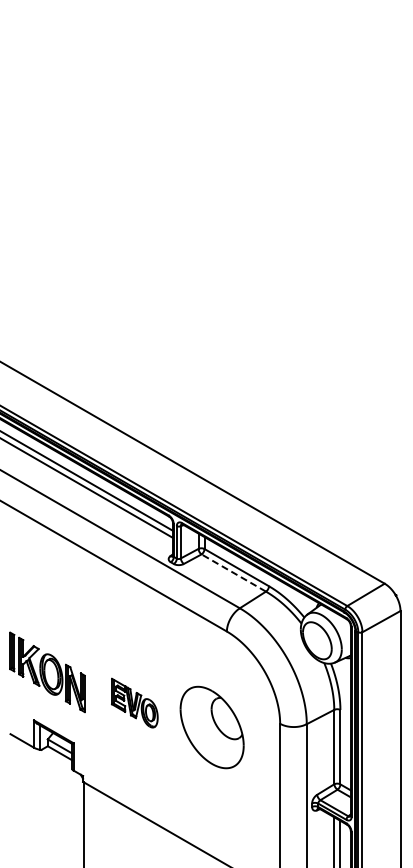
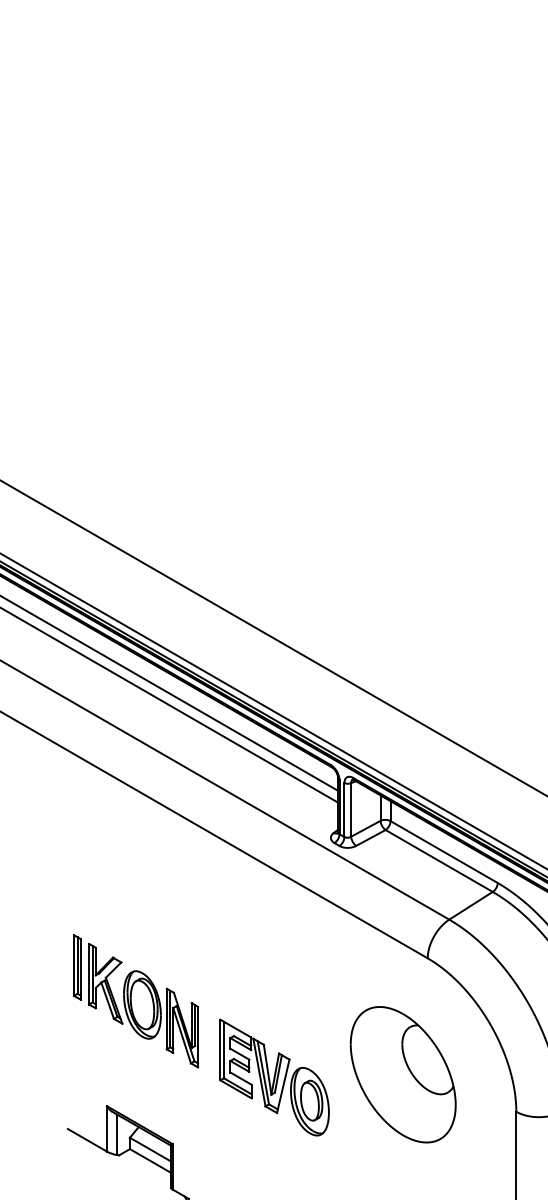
line: (233, 572) -> (438, 860), dashed -> solid
part: (47, 672) -> (135, 1001), moved
part: (134, 702) -> (274, 1076), size x1.43
part: (211, 727) -> (402, 1074), moved

